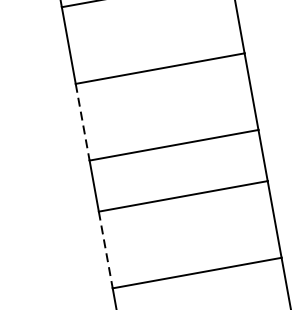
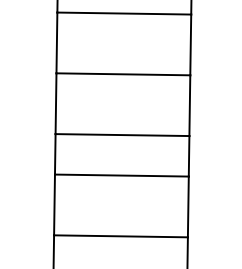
line: (83, 123) -> (56, 104), dashed -> solid
line: (105, 250) -> (54, 205), dashed -> solid

